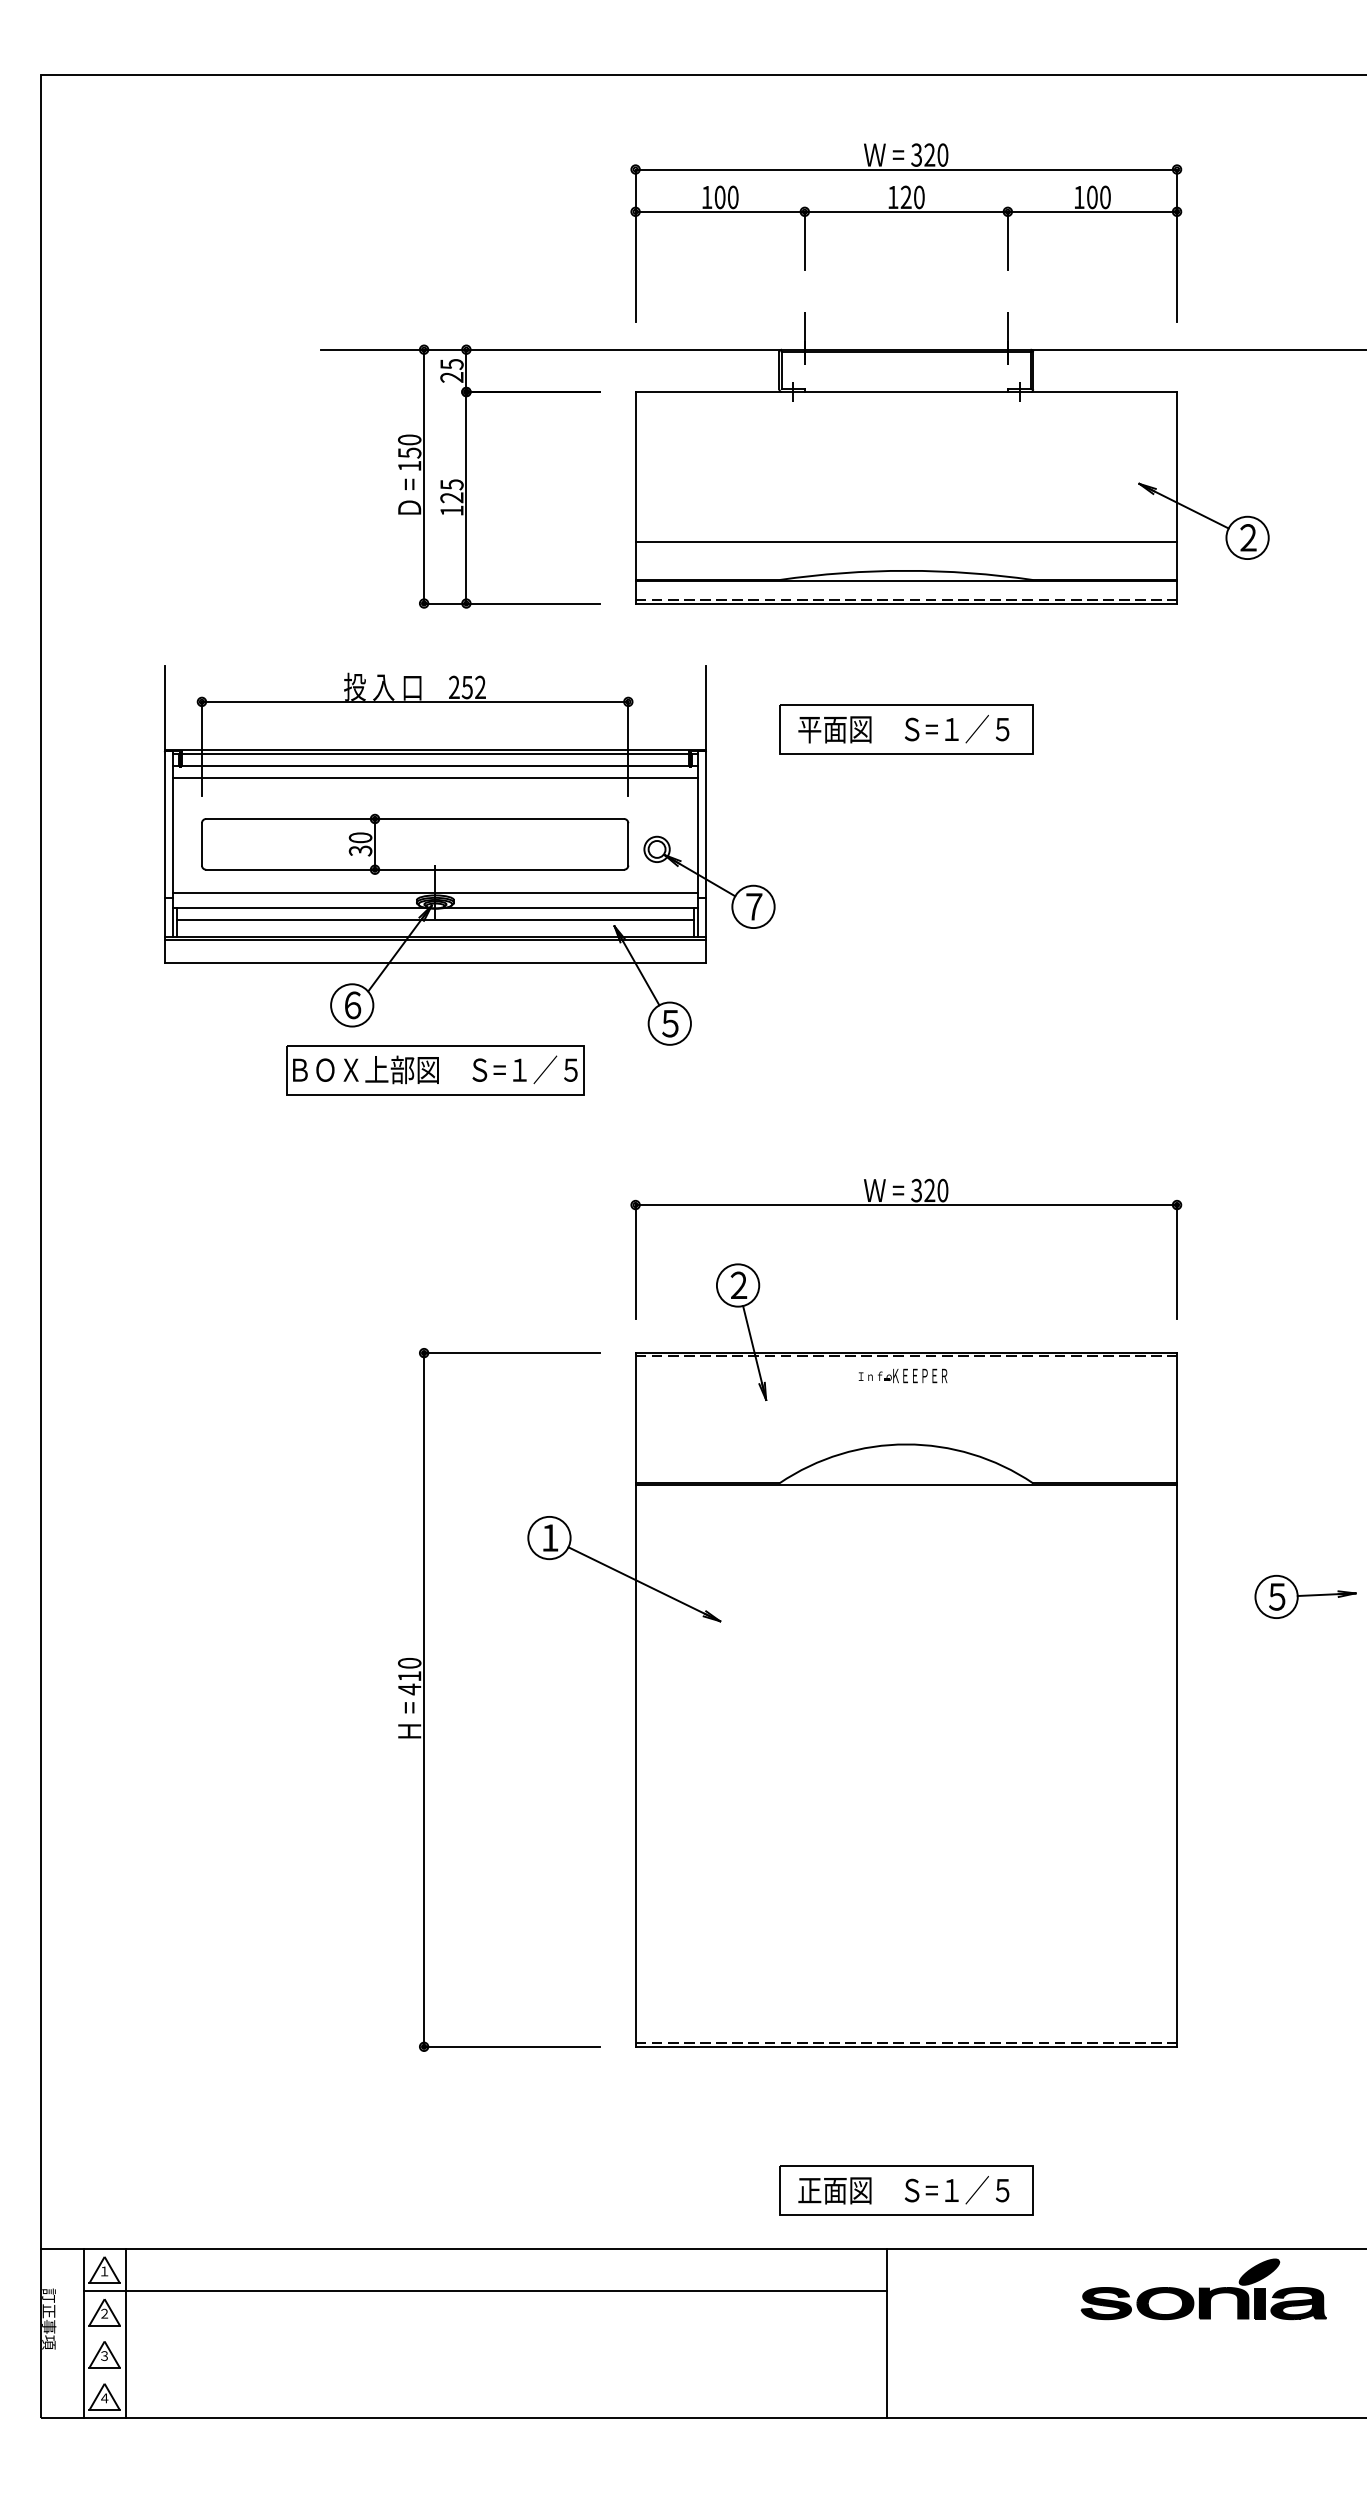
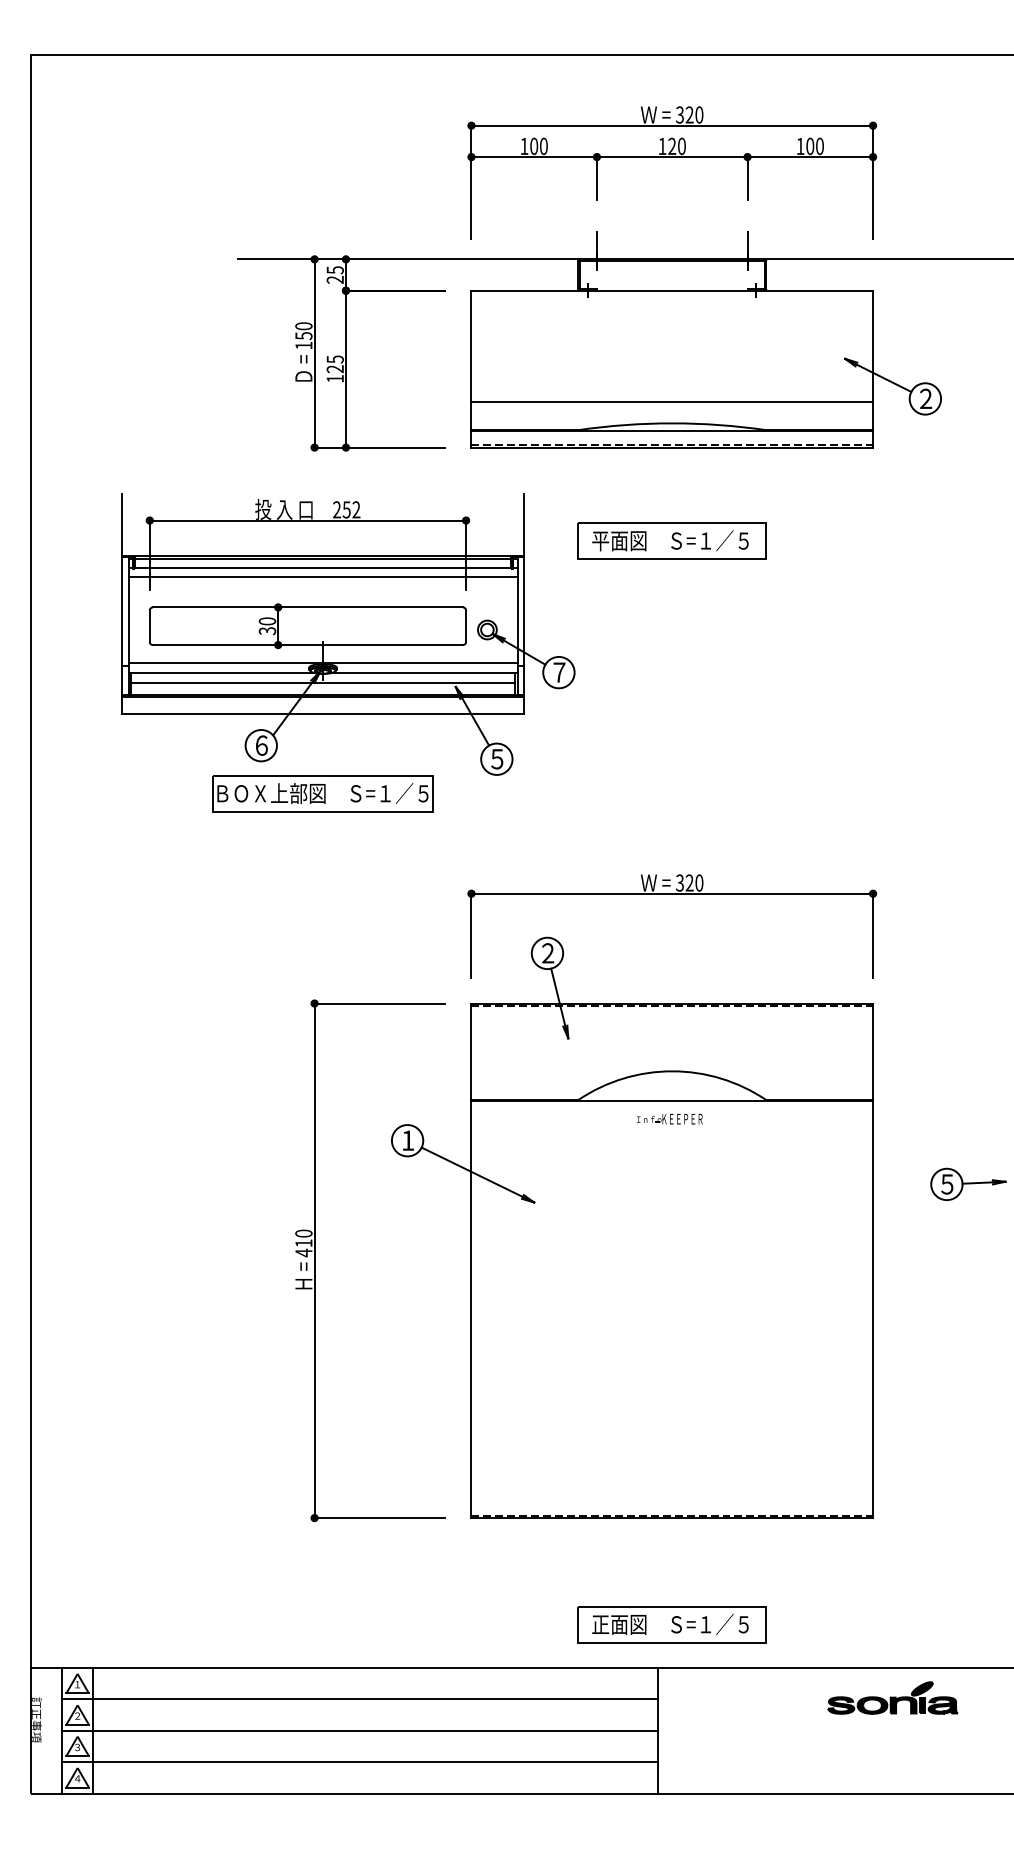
part: (902, 1375) -> (669, 1118), moved
part: (1203, 2289) -> (892, 1698), size x0.71
line: (485, 2333) -> (360, 1730), added
line: (485, 2375) -> (360, 1761), added

